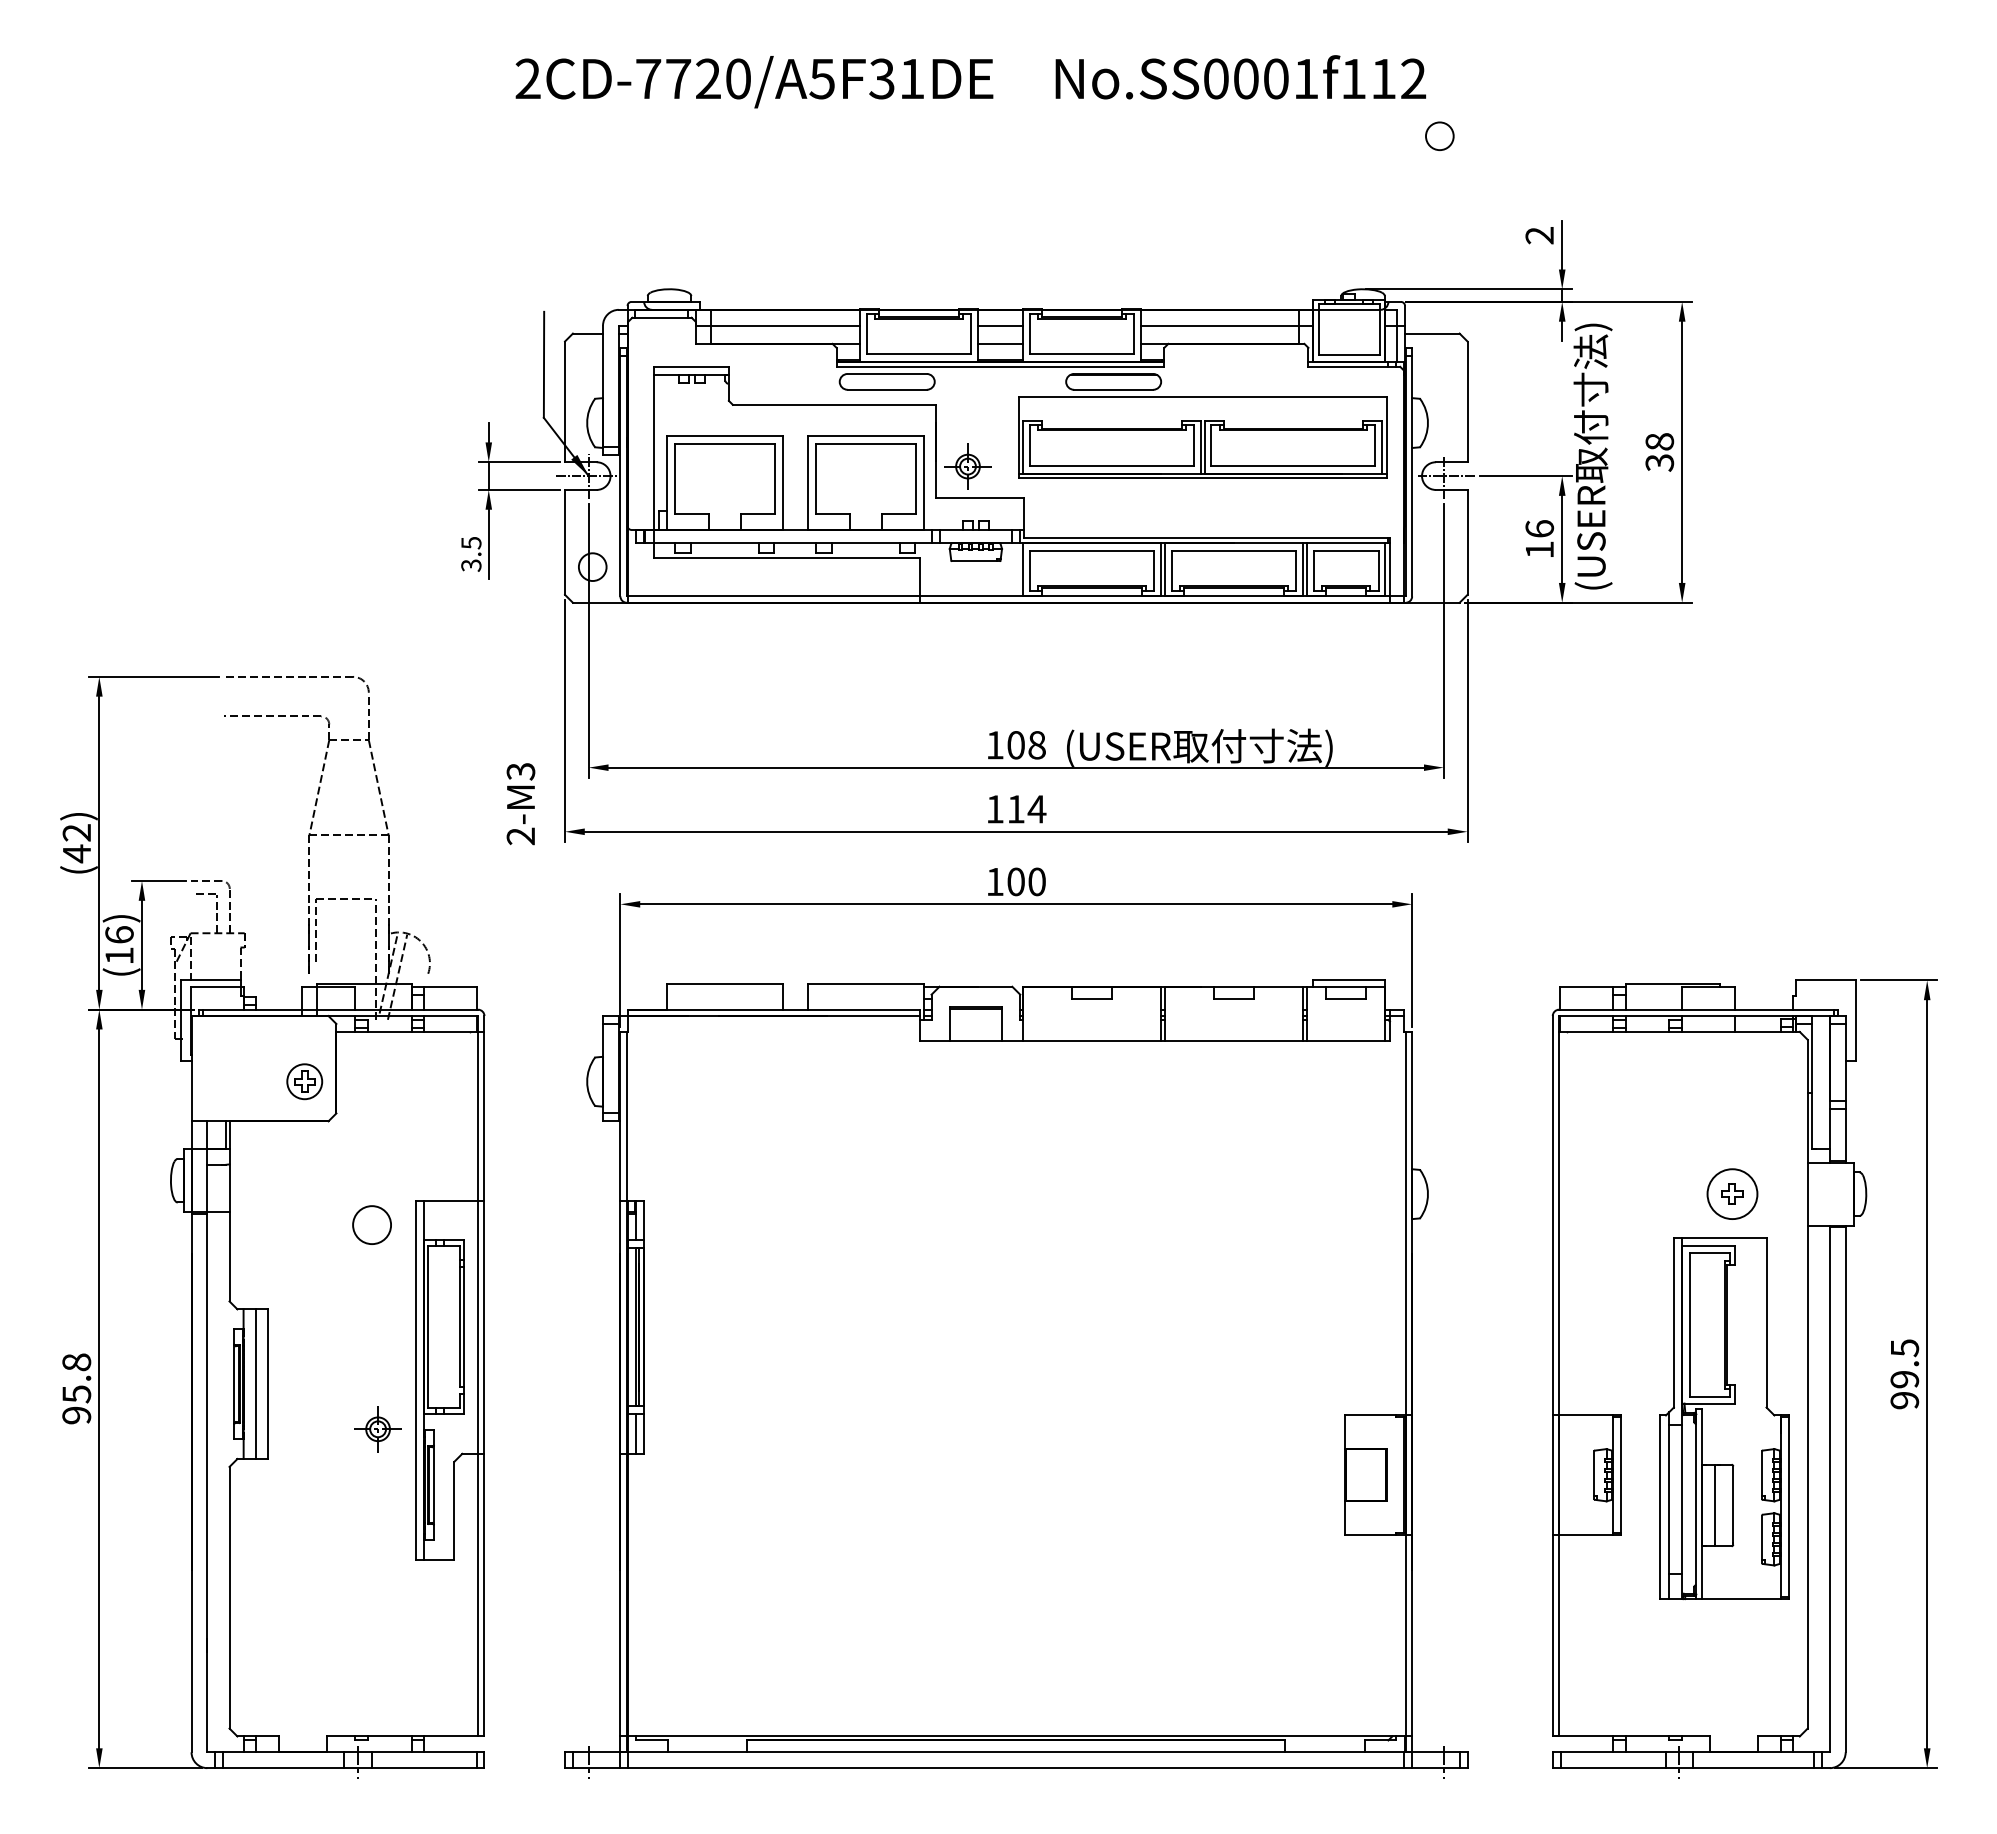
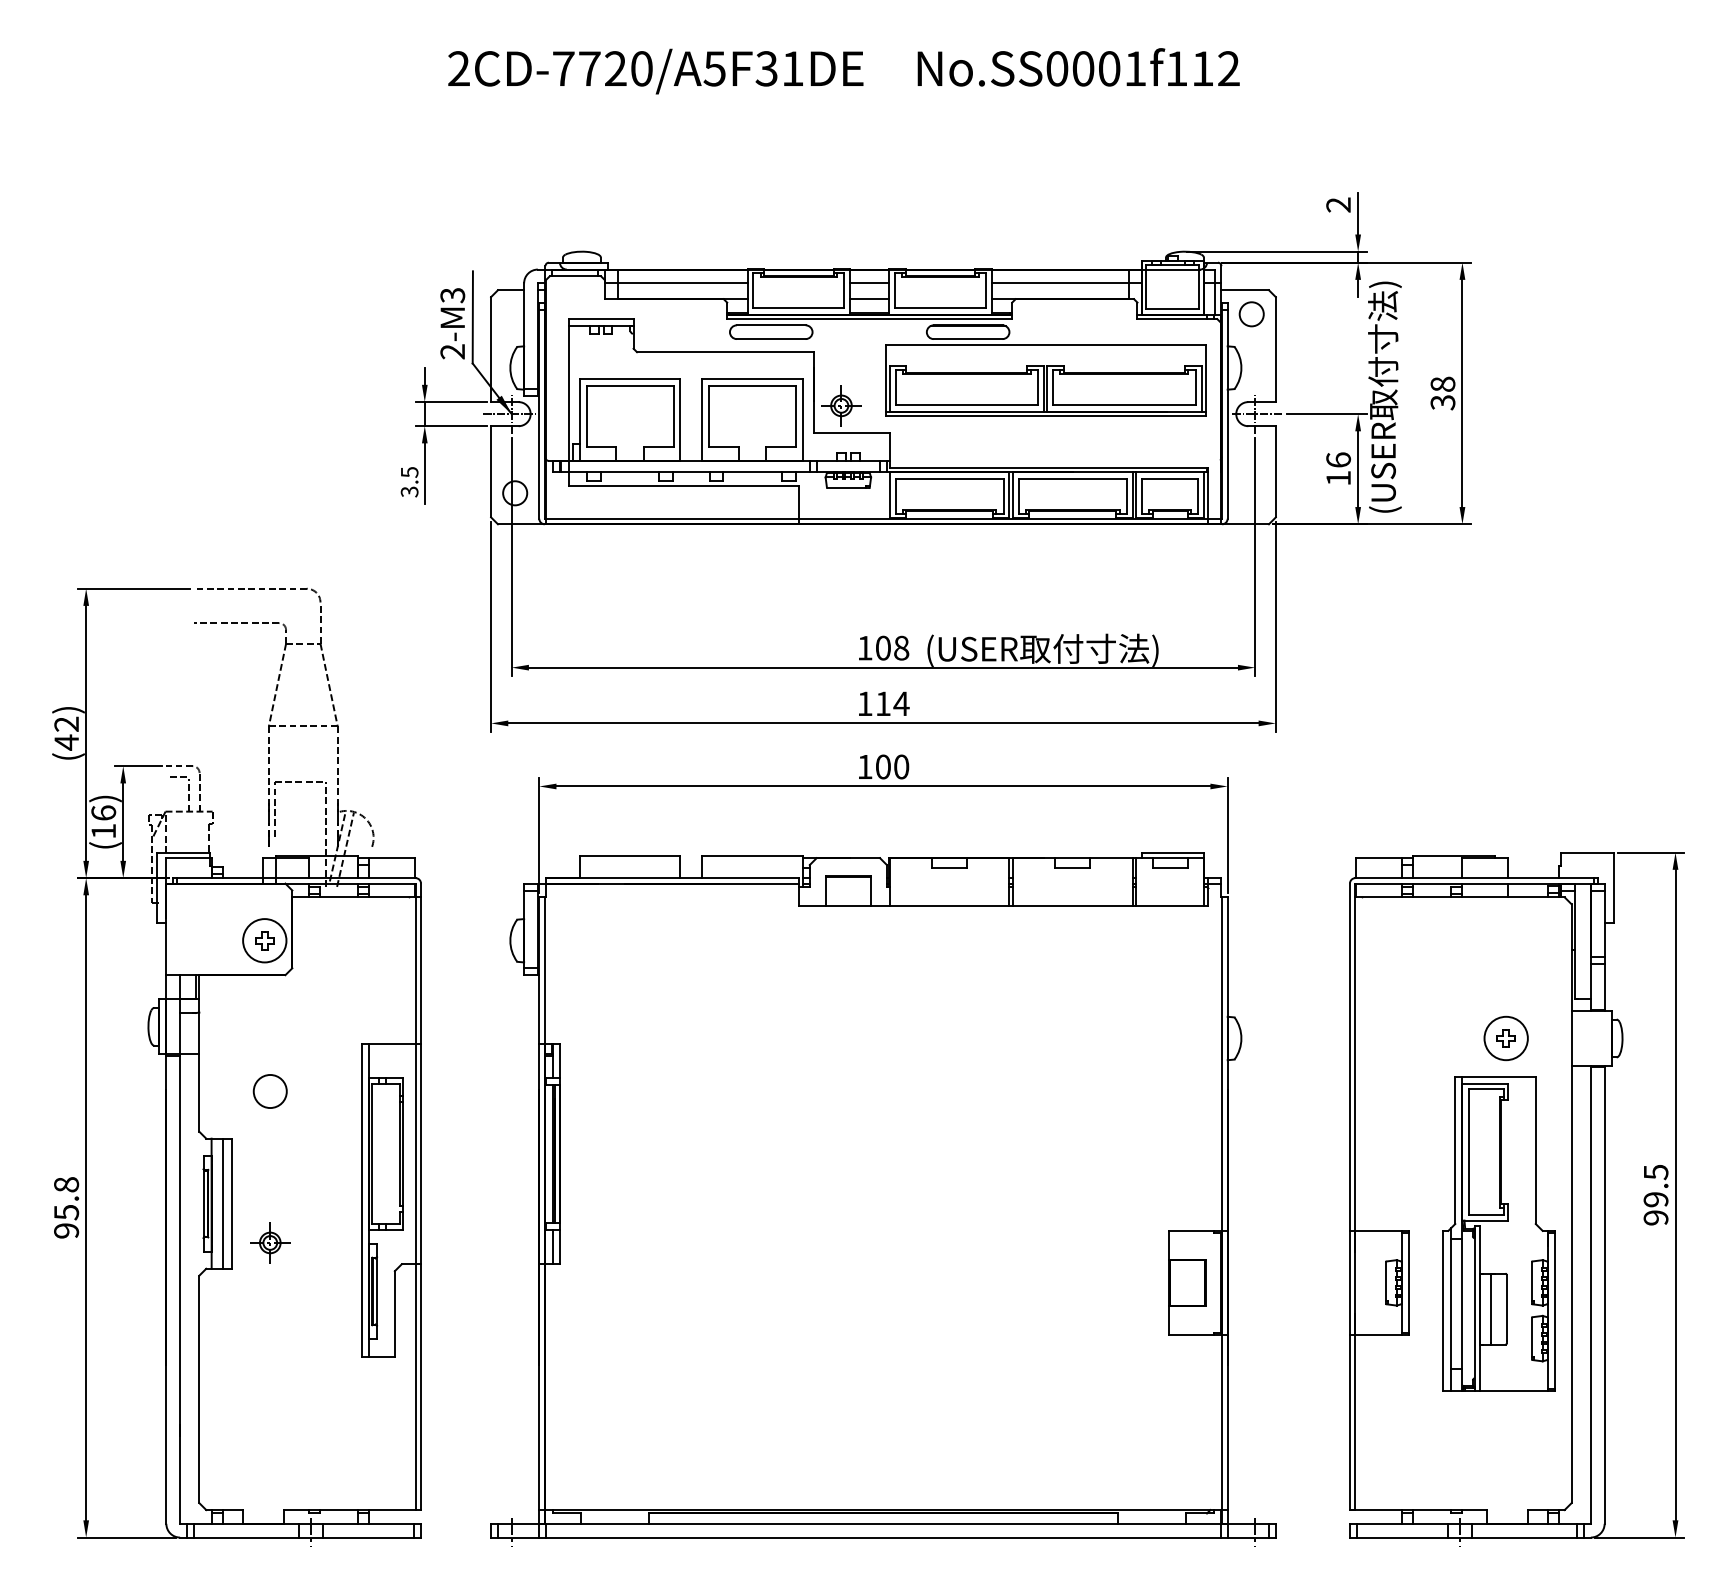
circle: (1439, 135) -> (1251, 313), moved
text: (520, 804) -> (452, 324), moved
circle: (304, 1081) -> (264, 940), size x1.43
circle: (371, 1224) -> (269, 1090), moved
part: (377, 1429) -> (269, 1243), moved

